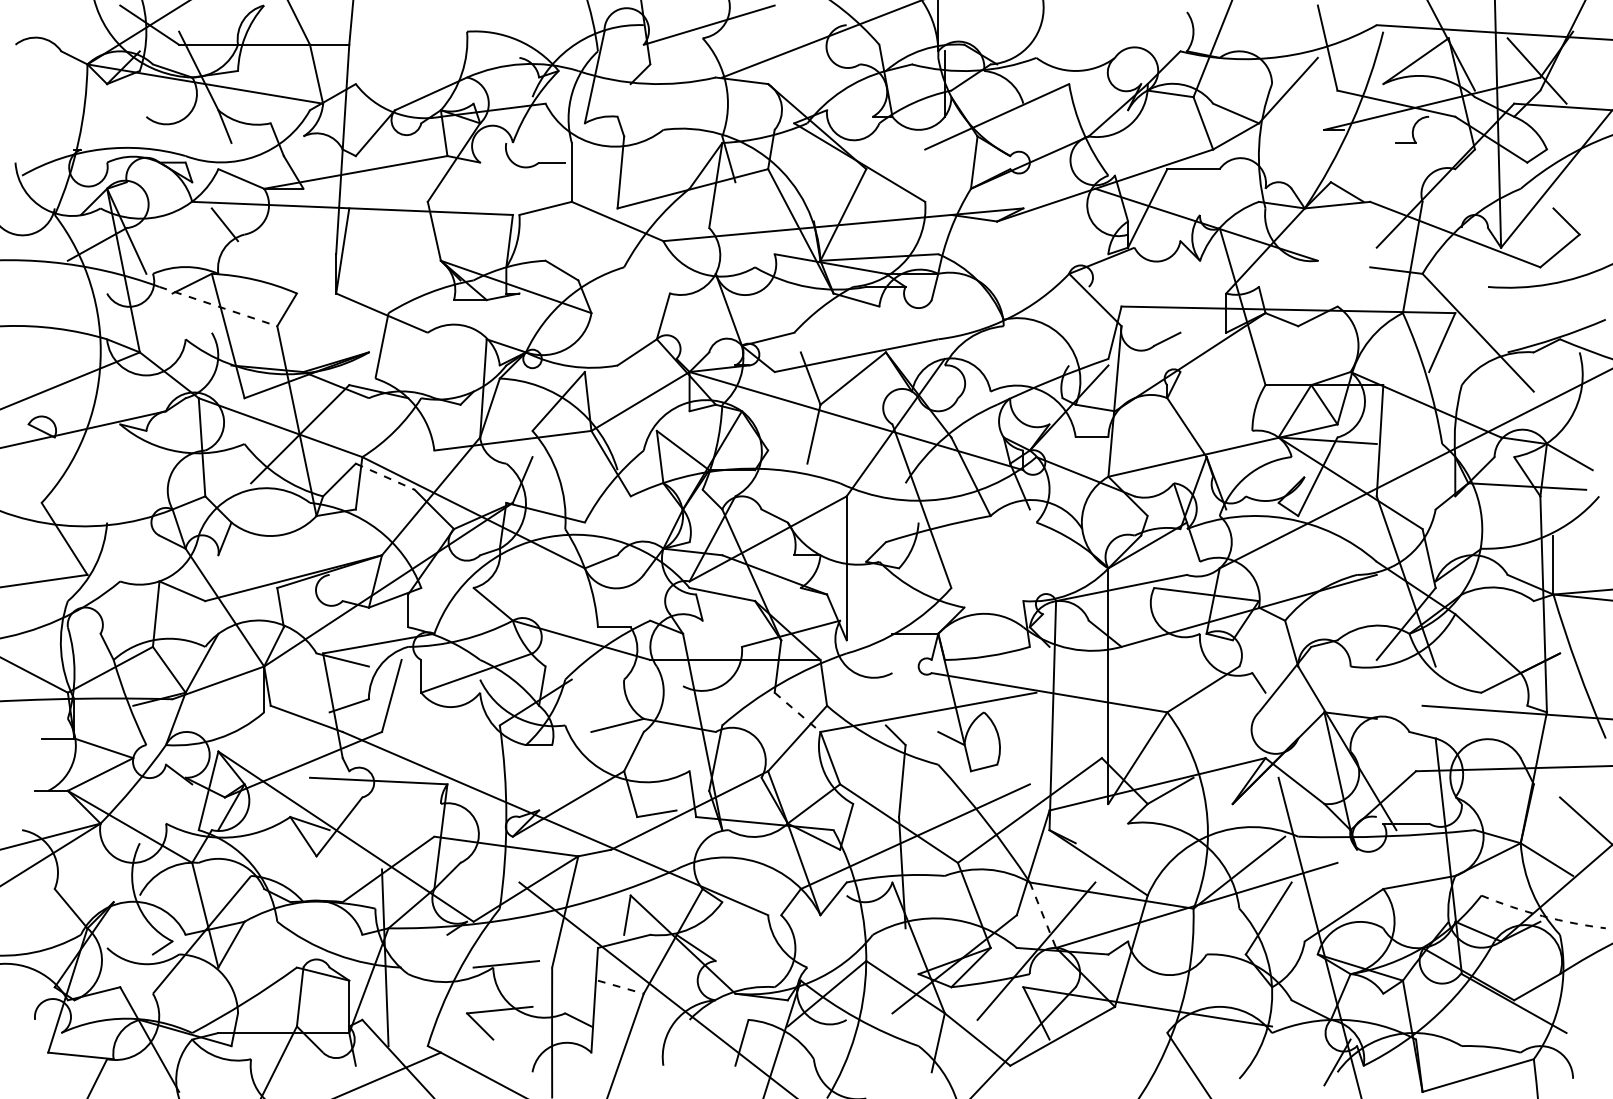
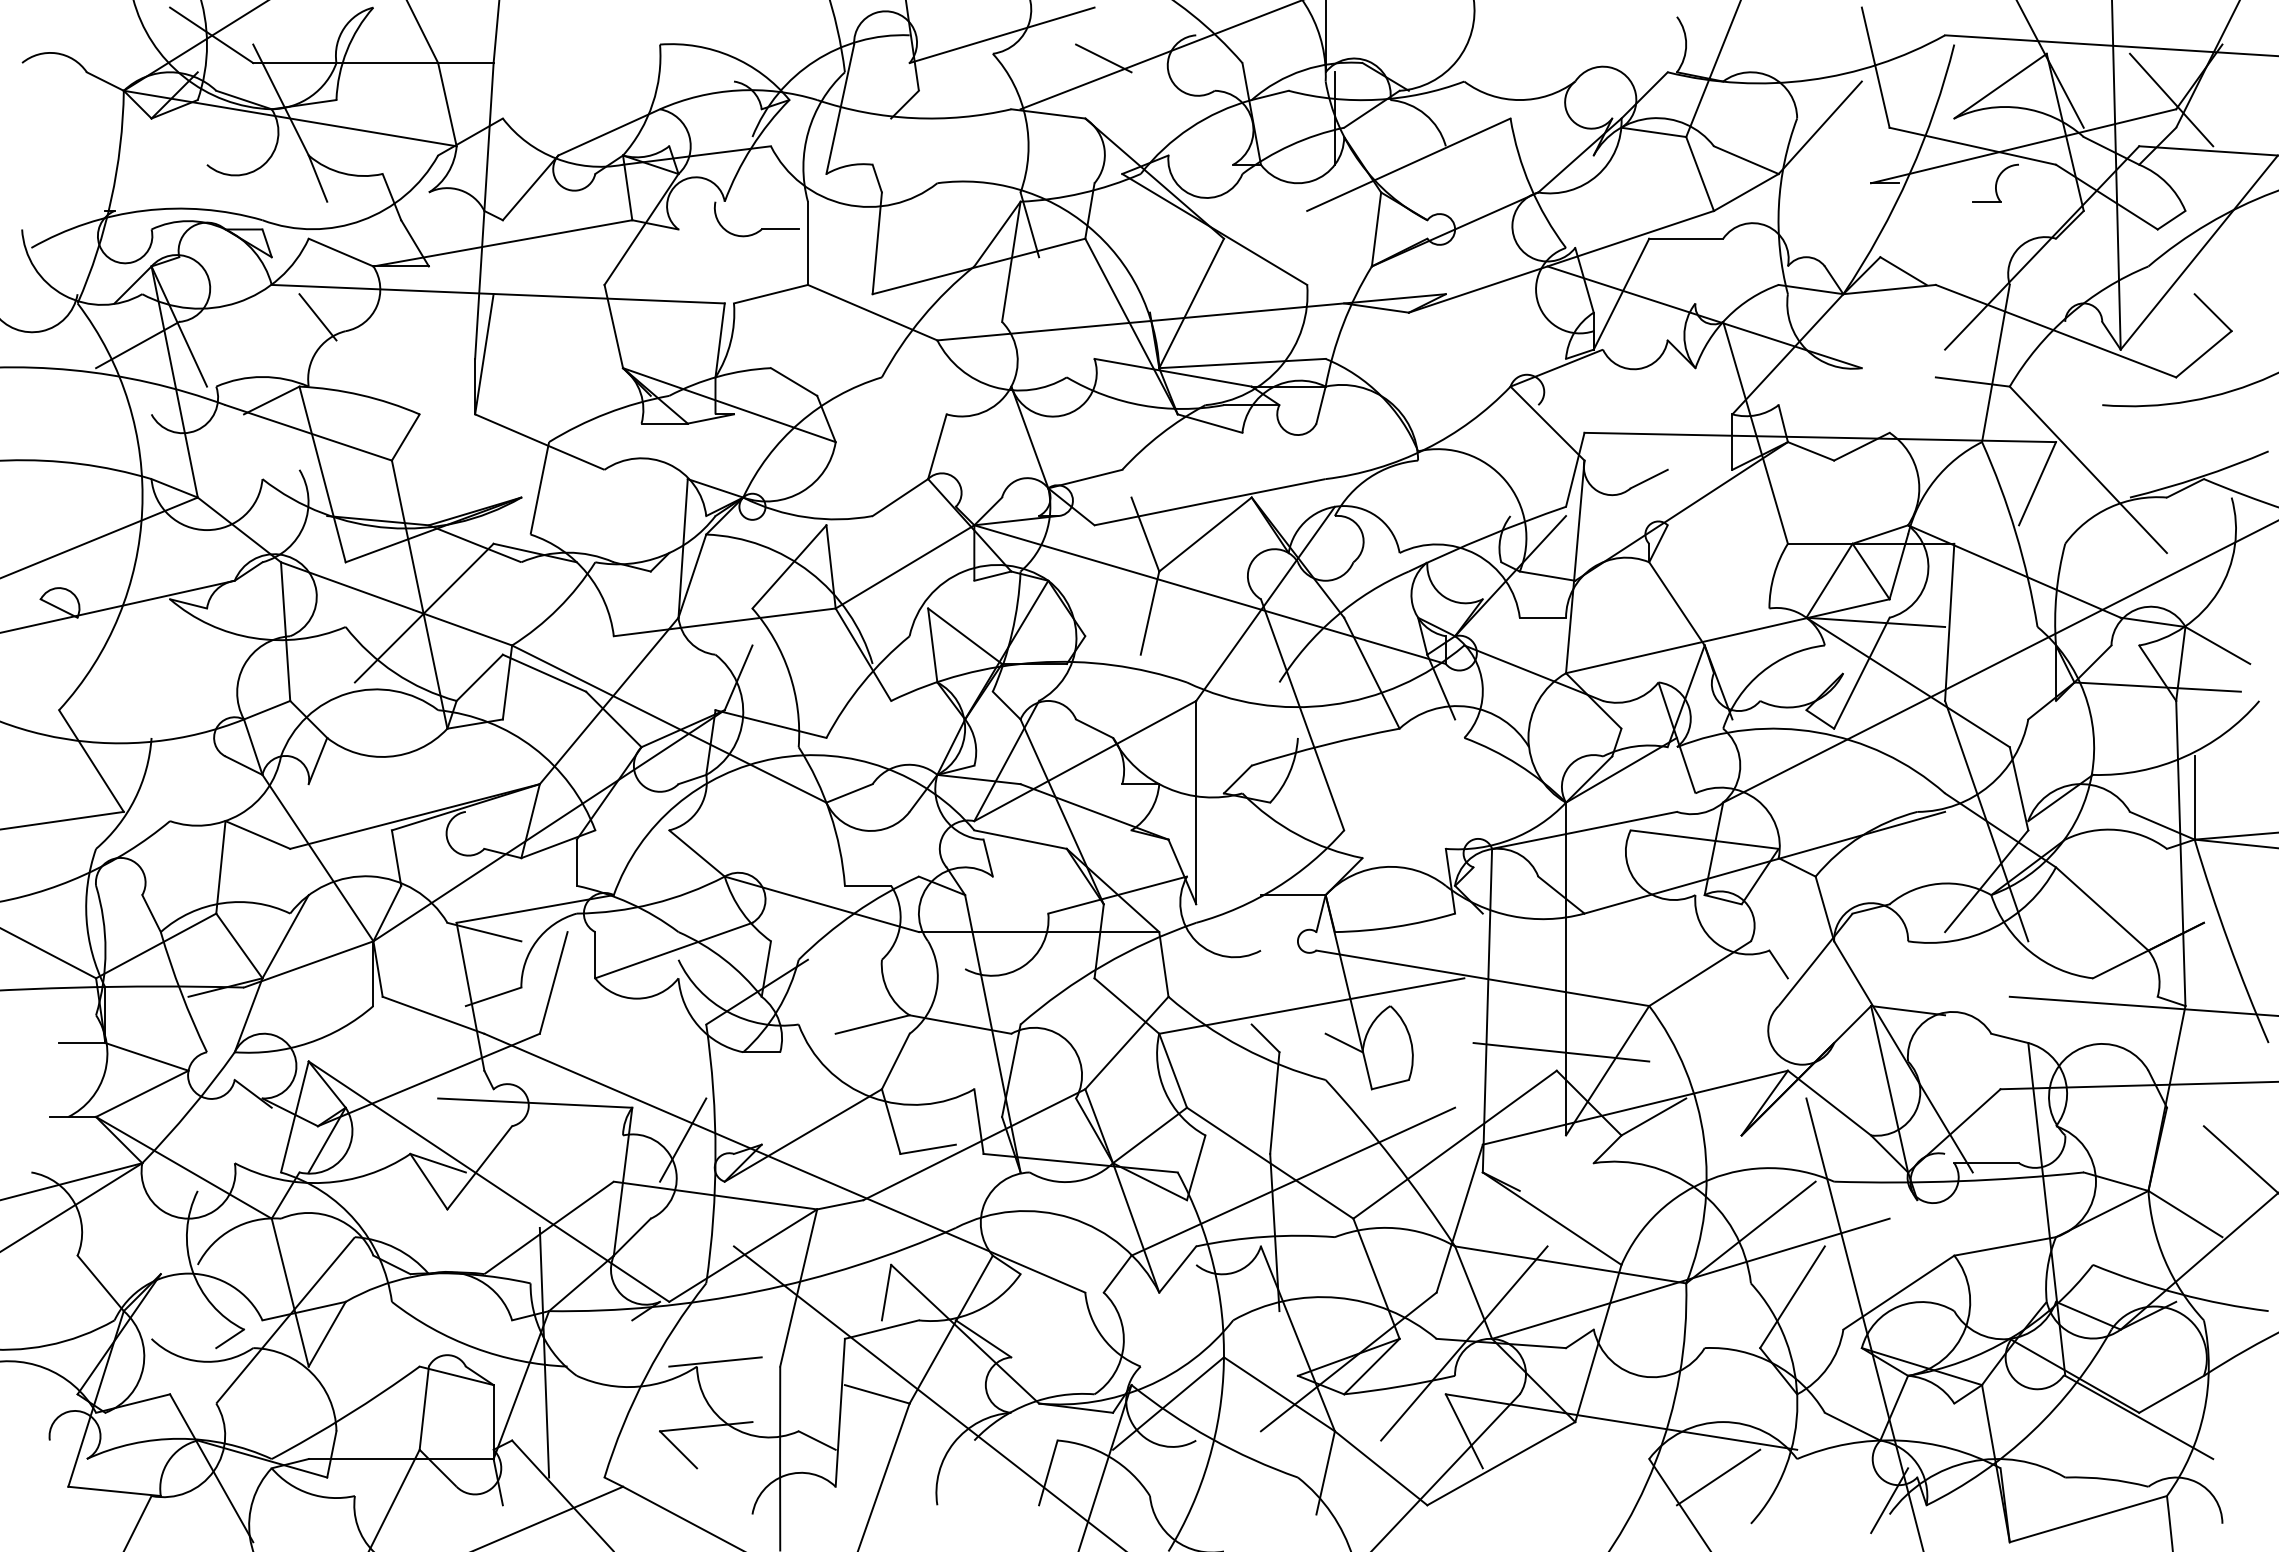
line: (781, 41) -> (1103, 58), added
line: (218, 306) -> (308, 432), dashed -> solid
line: (385, 476) -> (544, 673), dashed -> solid
line: (797, 712) -> (1126, 1006), dashed -> solid
line: (1105, 745) -> (1561, 1052), added
line: (483, 806) -> (683, 1139), added
line: (1042, 915) -> (1473, 1292), dashed -> solid
arc: (1542, 915) -> (2179, 1293), dashed -> solid
line: (621, 987) -> (877, 1394), dashed -> solid
line: (1216, 1046) -> (1718, 1477), added

